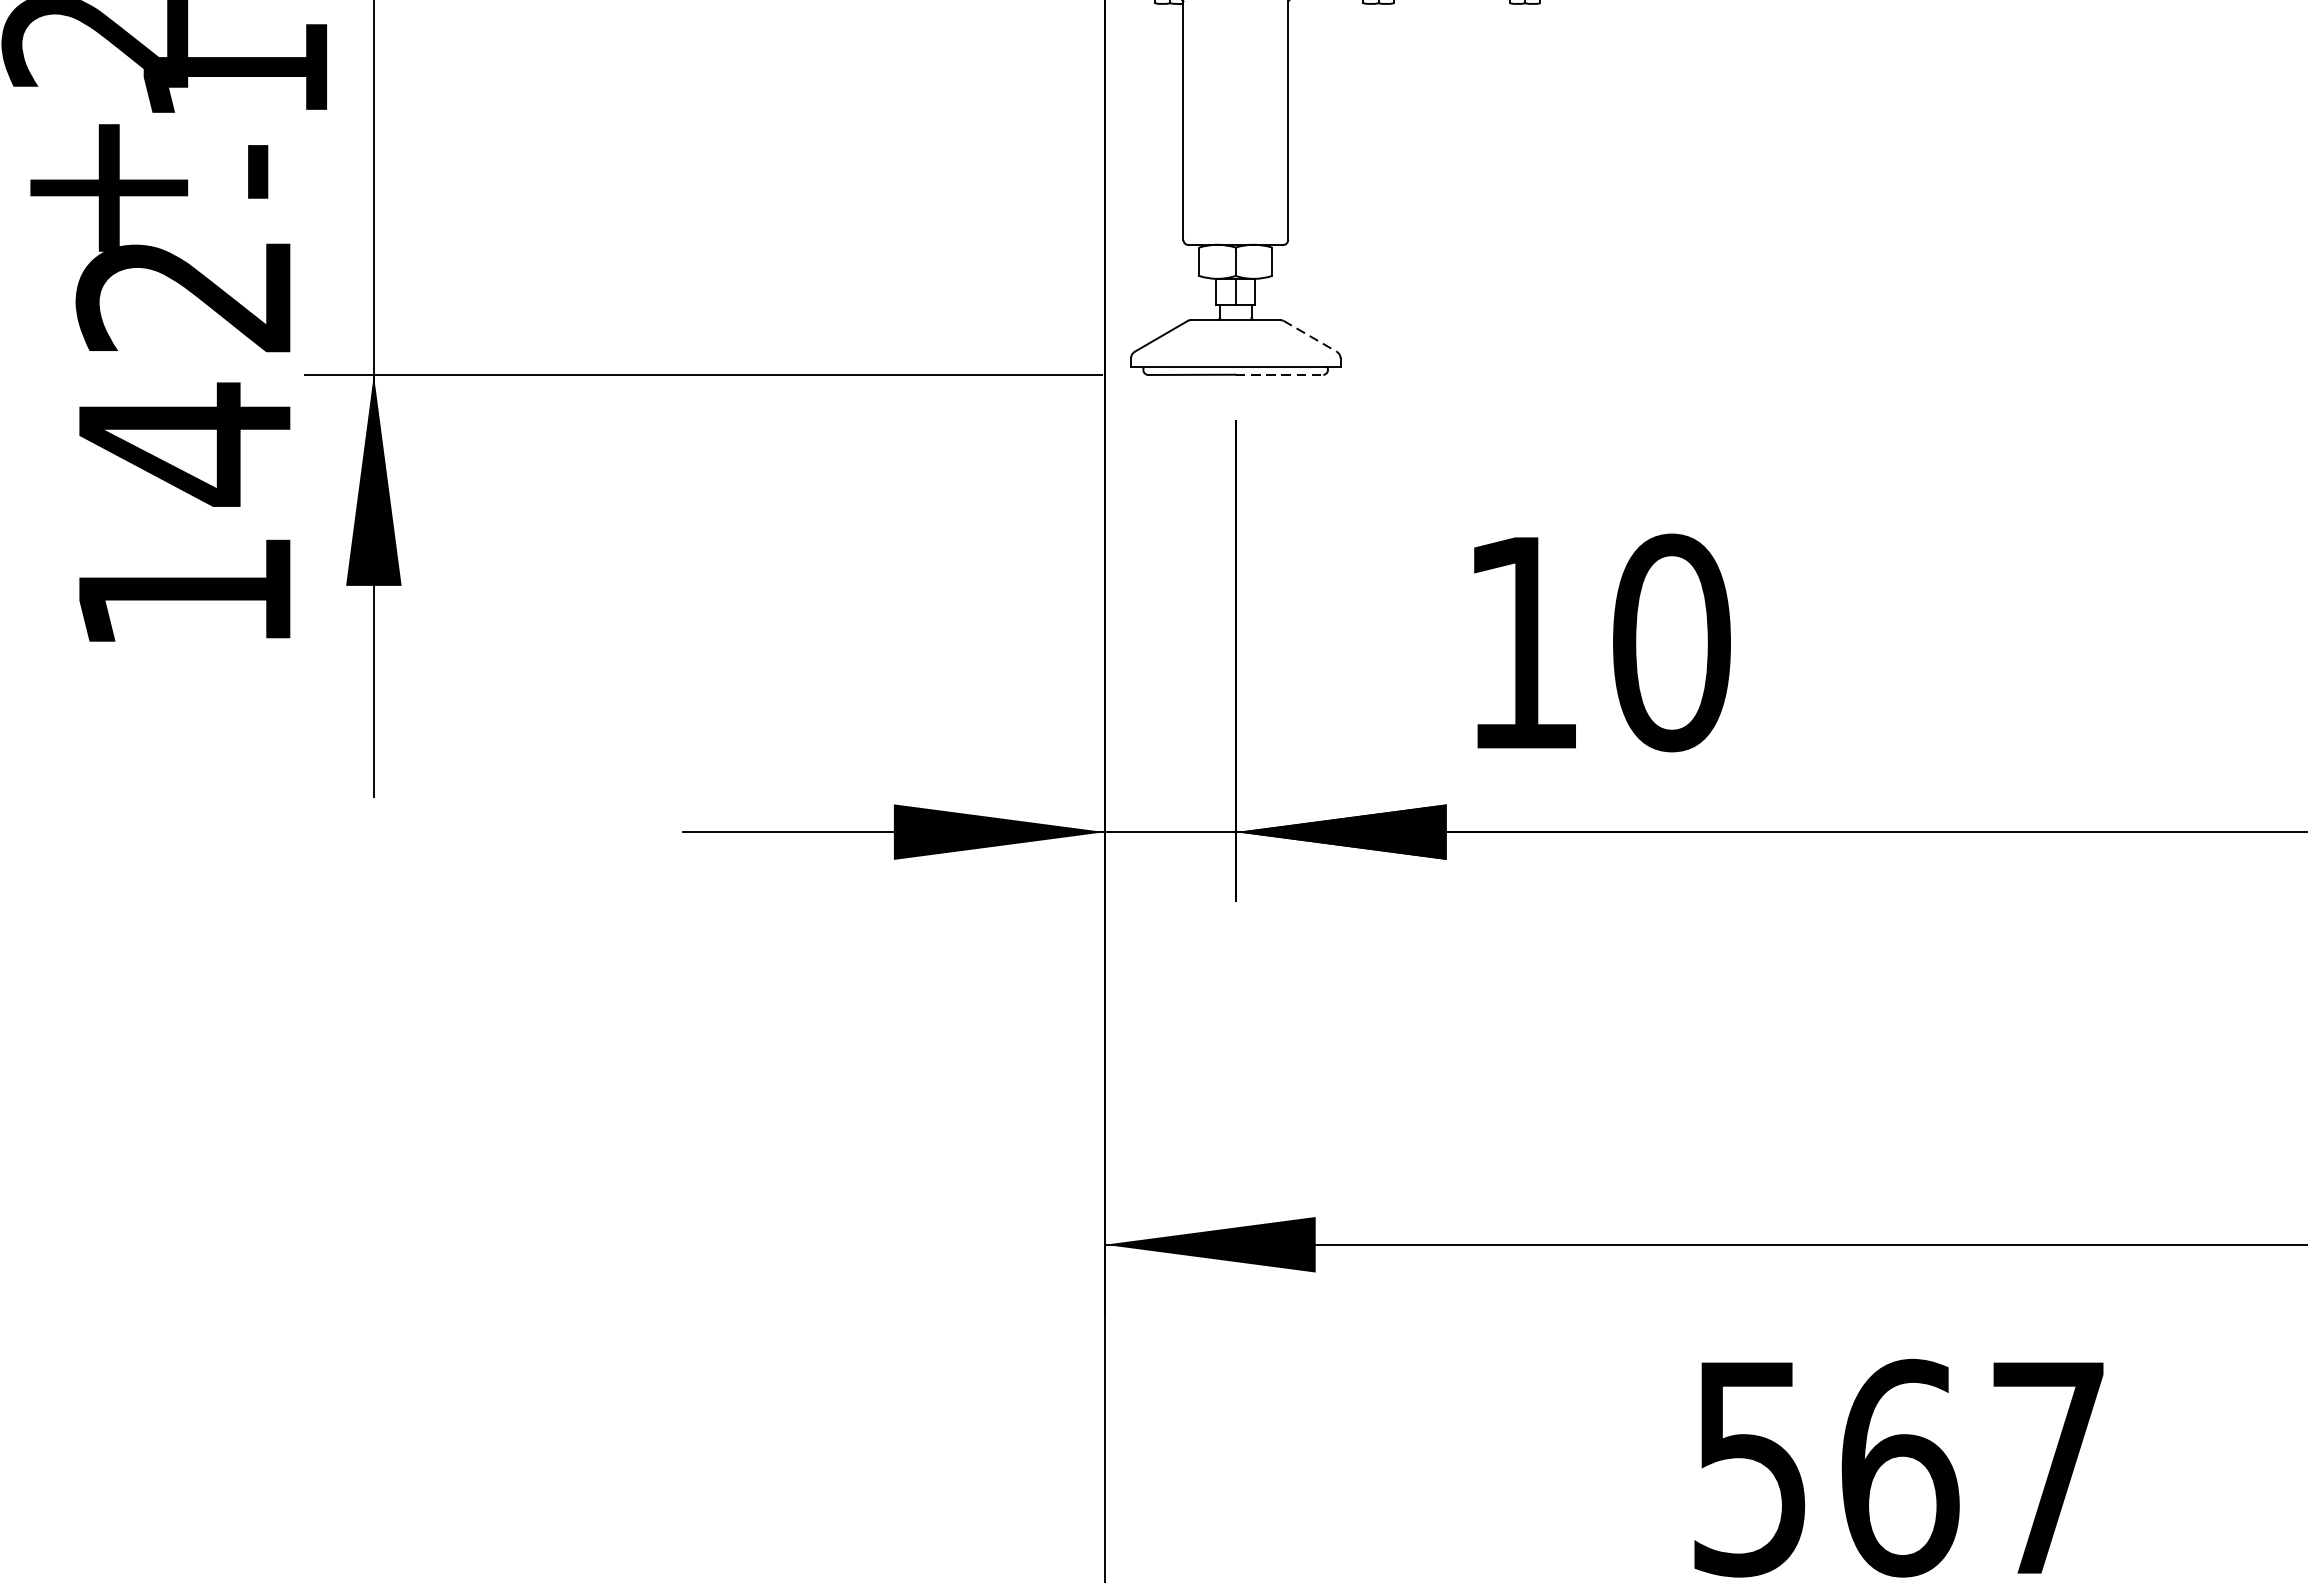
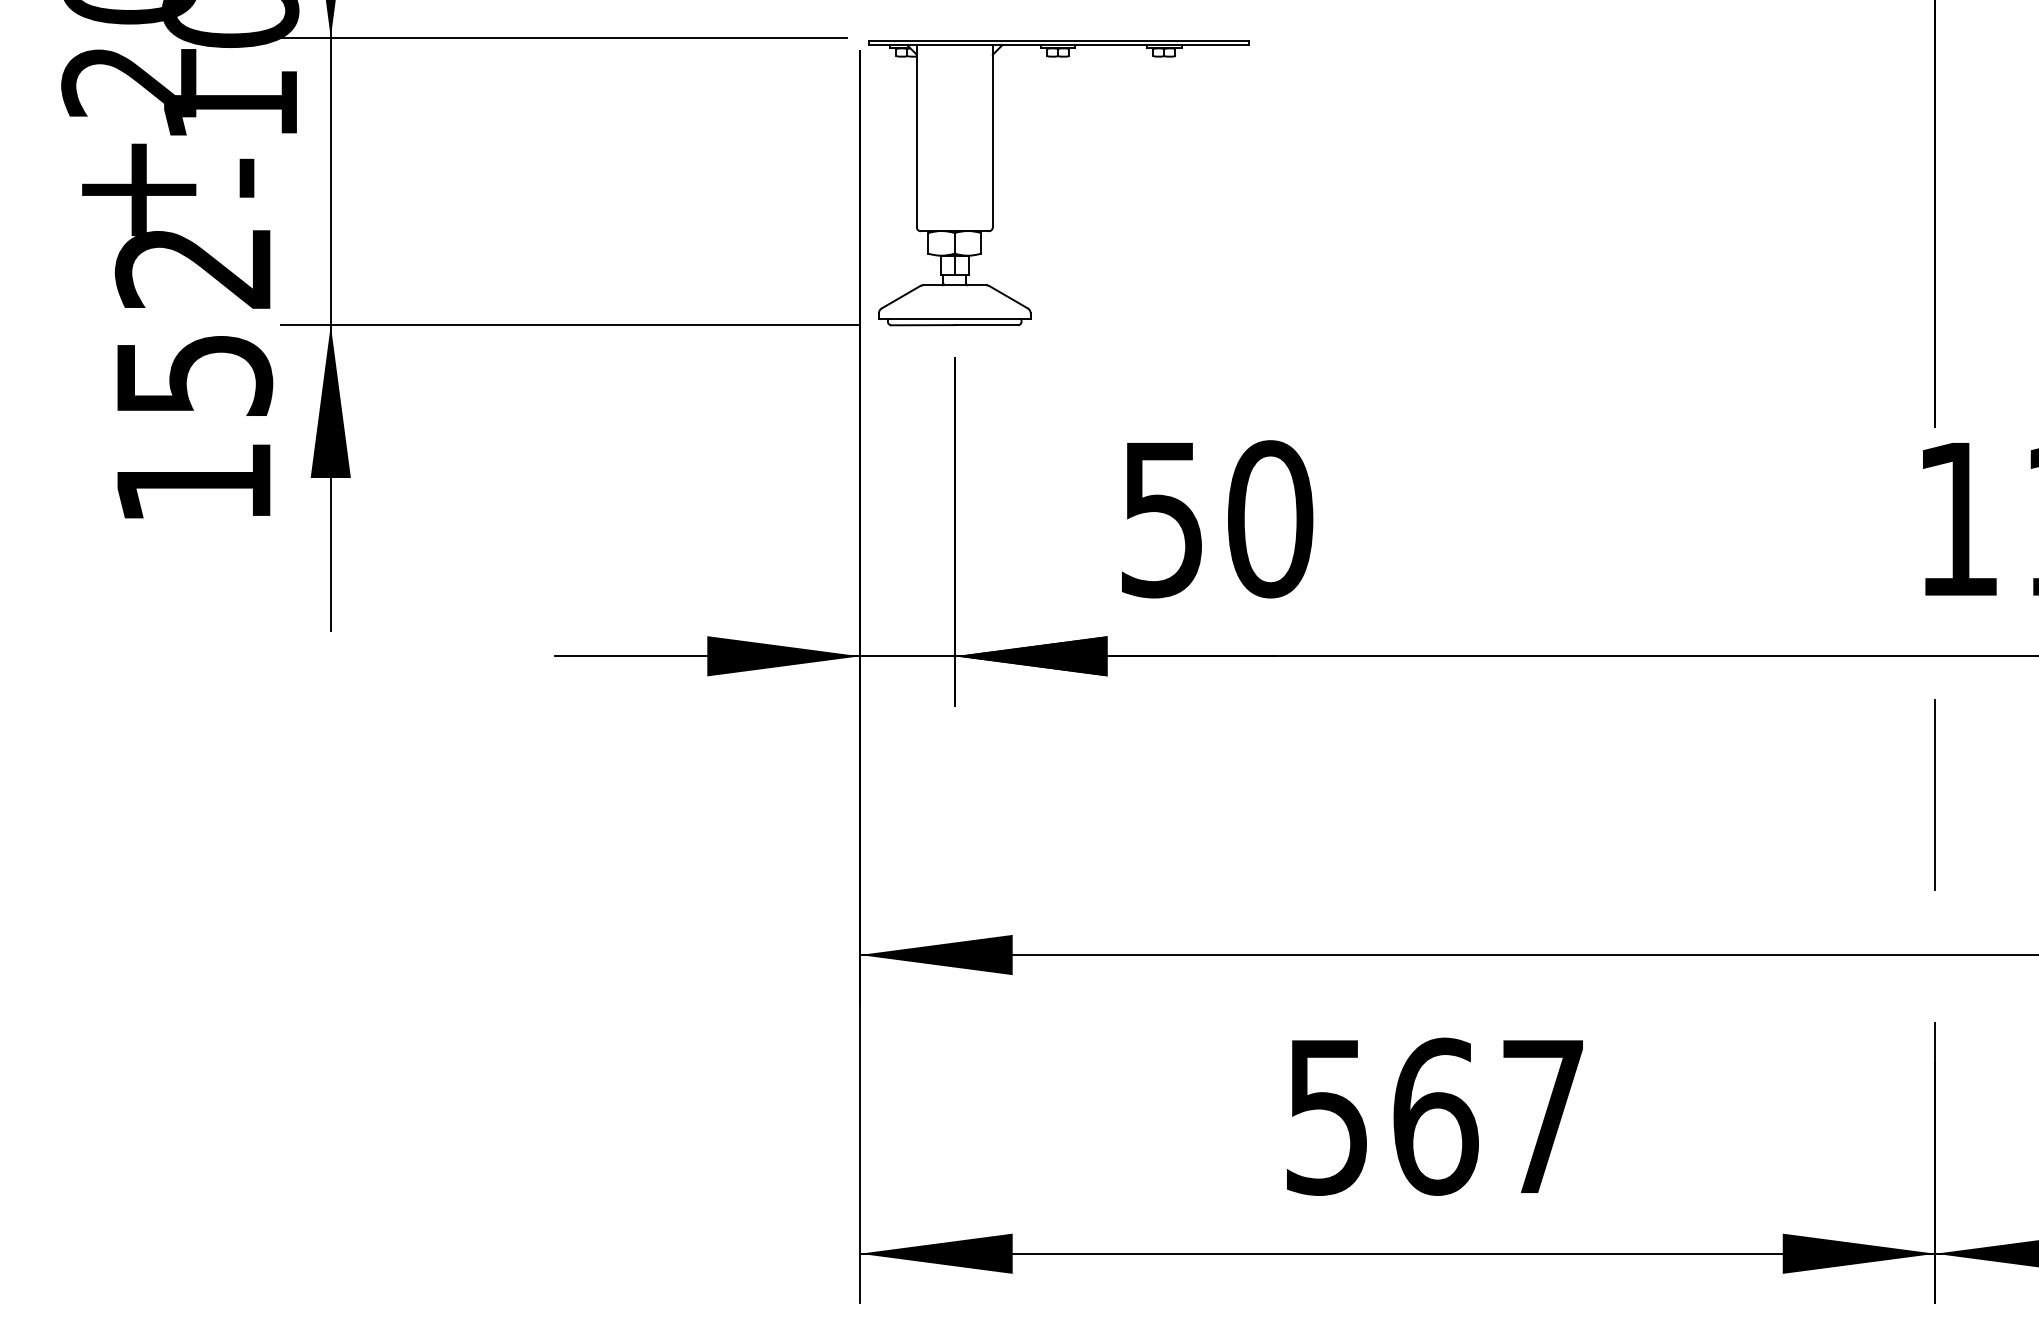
line: (1311, 336) -> (1009, 297), dashed -> solid
line: (1279, 375) -> (986, 325), dashed -> solid
text: (187, 444) -> (195, 375), 142 -> 152
text: (1521, 644) -> (1161, 520), 10 -> 50

